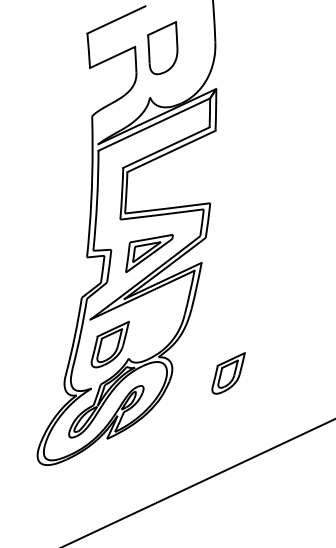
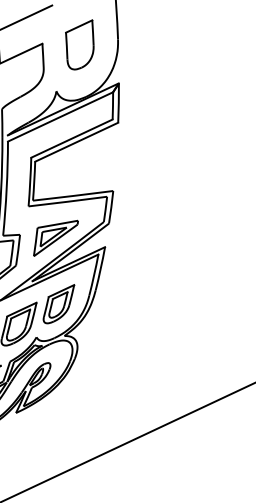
part: (162, 48) -> (79, 45), moved
part: (228, 373) -> (58, 304), moved

